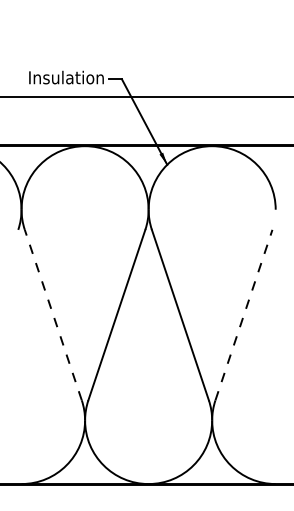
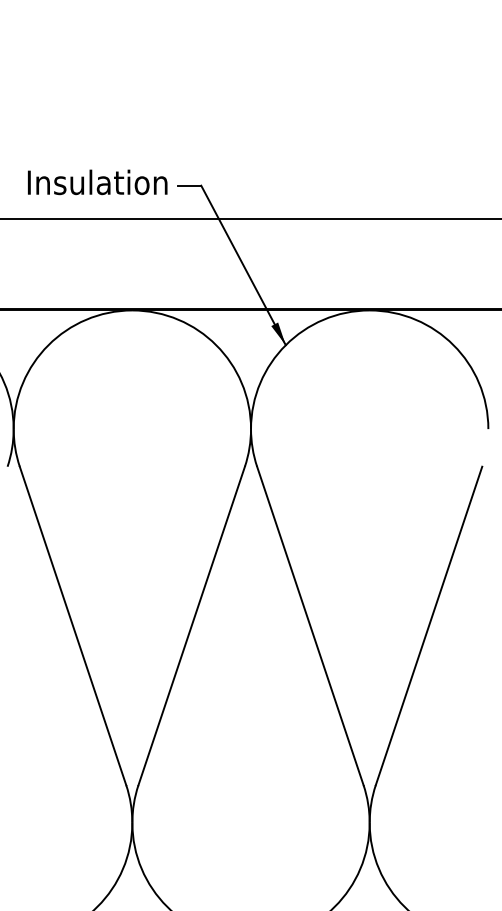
line: (53, 315) -> (73, 626), dashed -> solid
line: (243, 315) -> (428, 626), dashed -> solid

